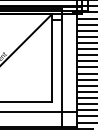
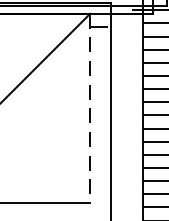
line: (52, 58) -> (90, 109), solid -> dashed

